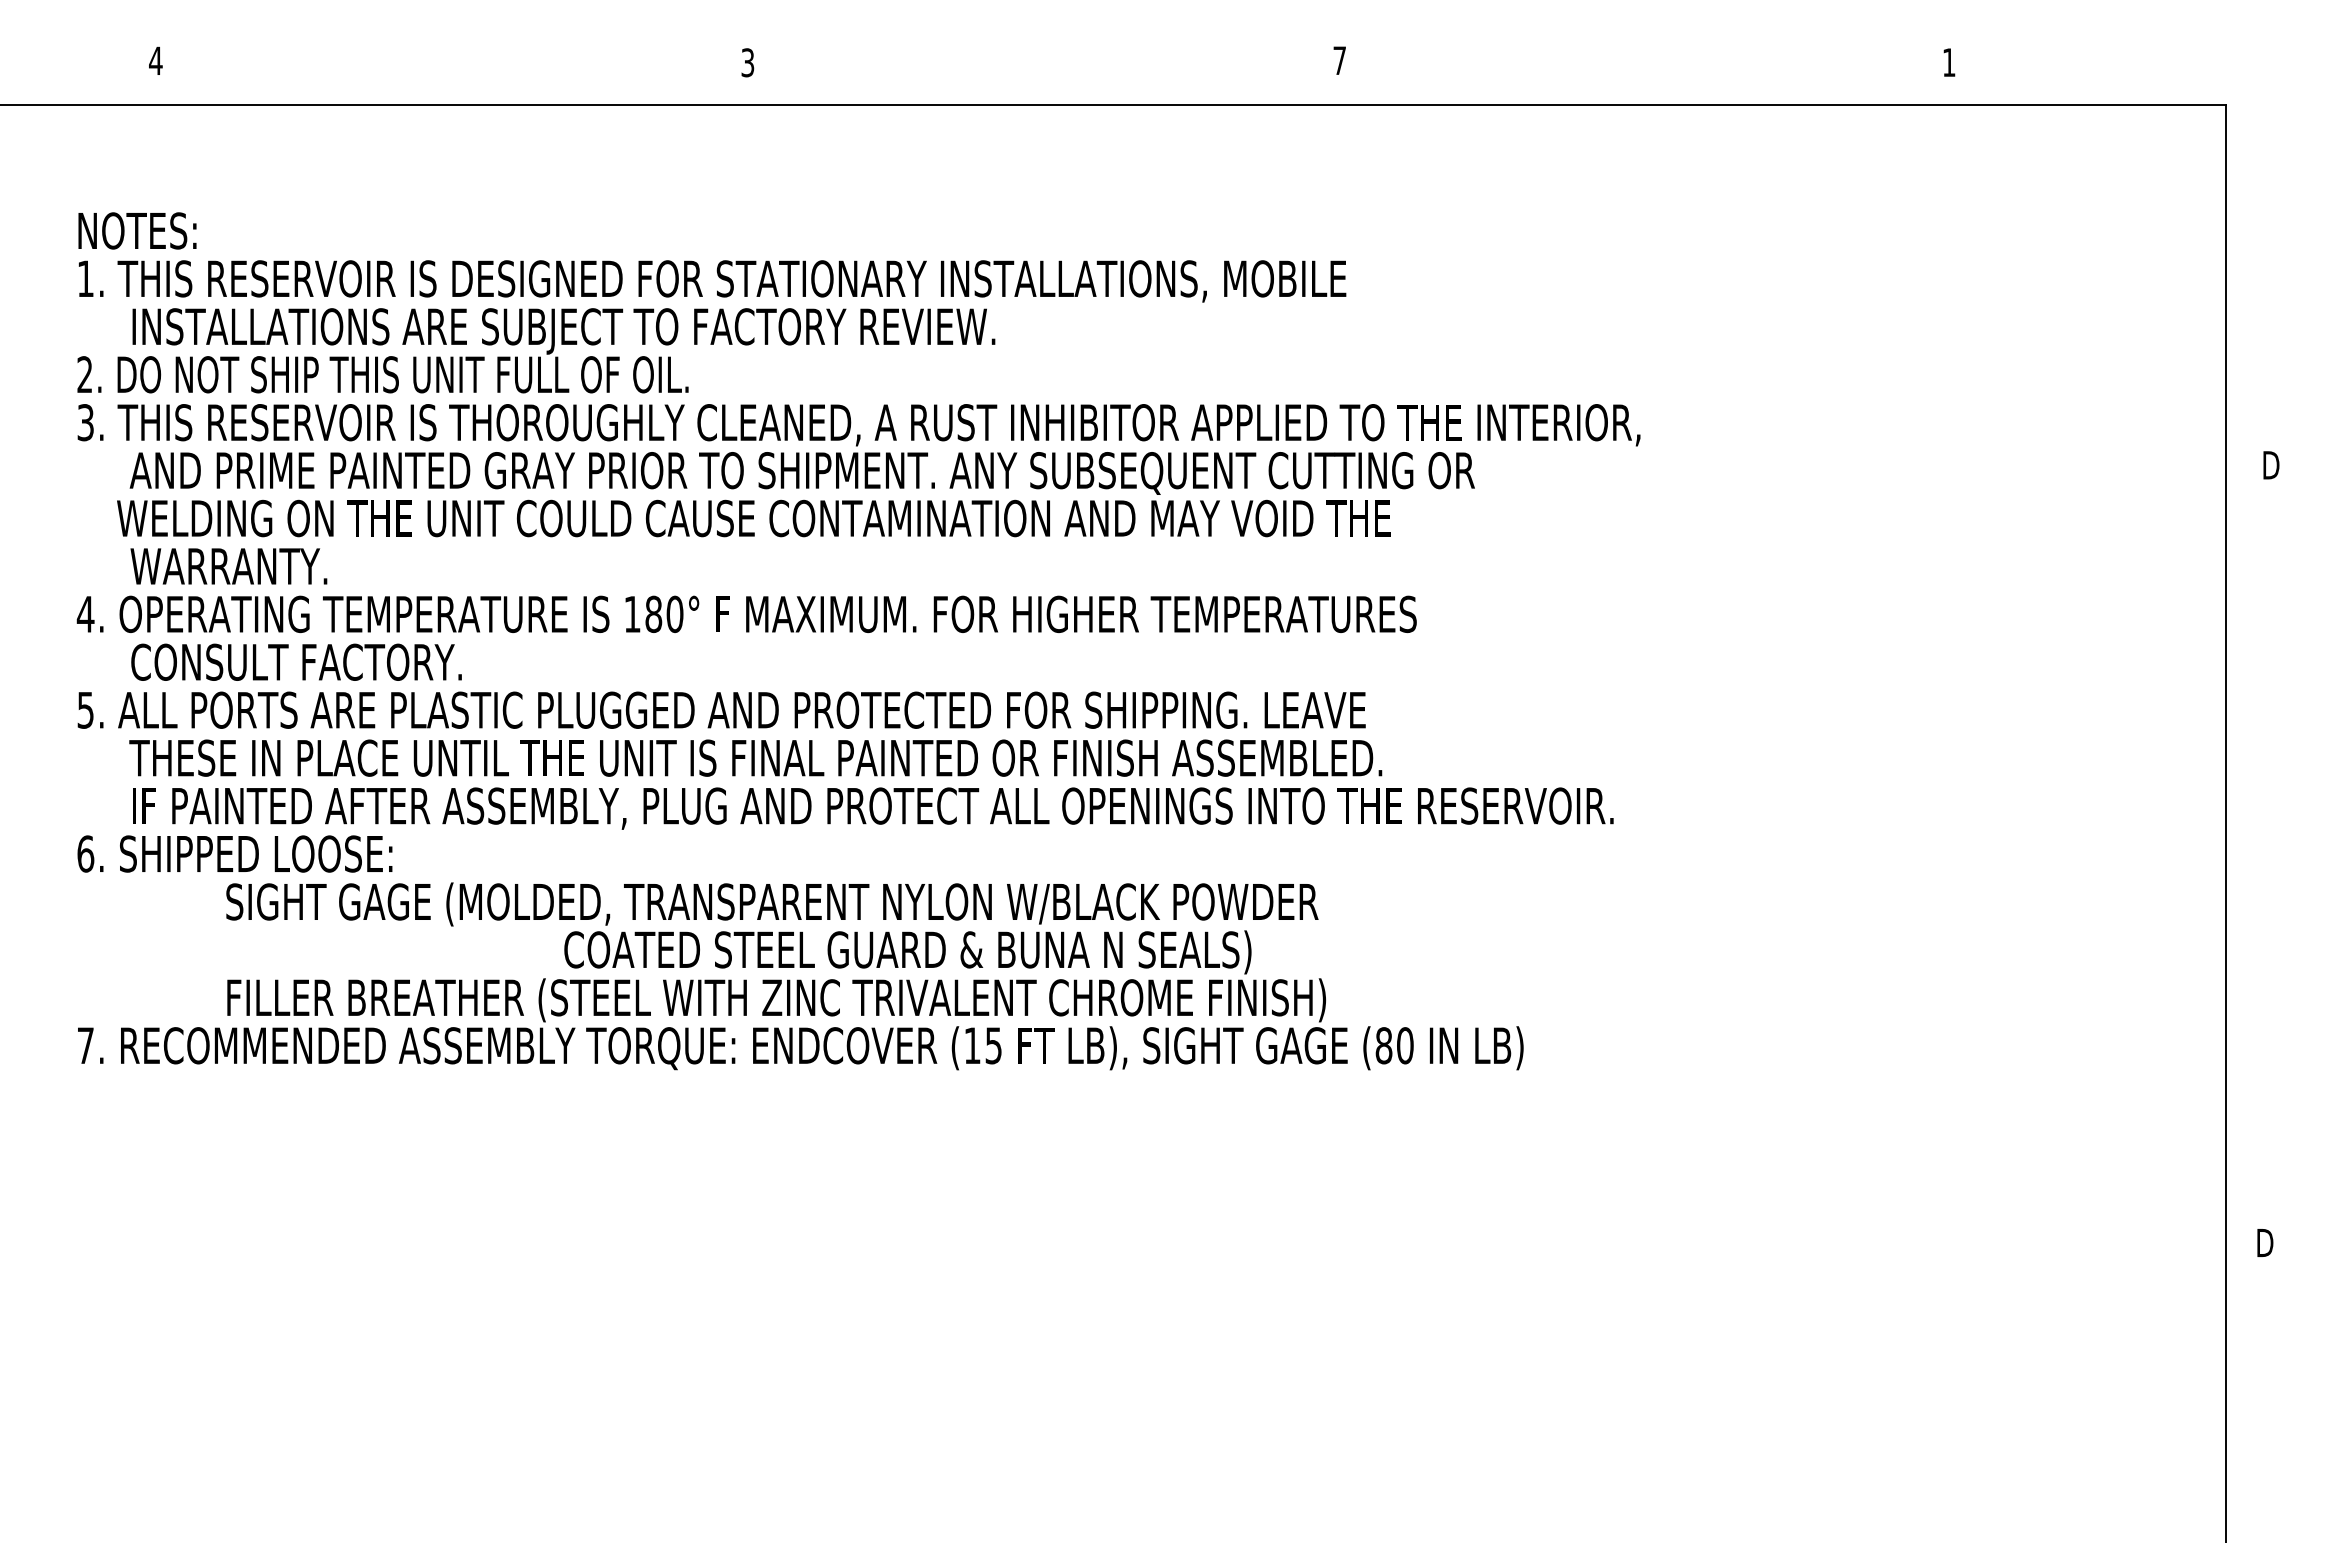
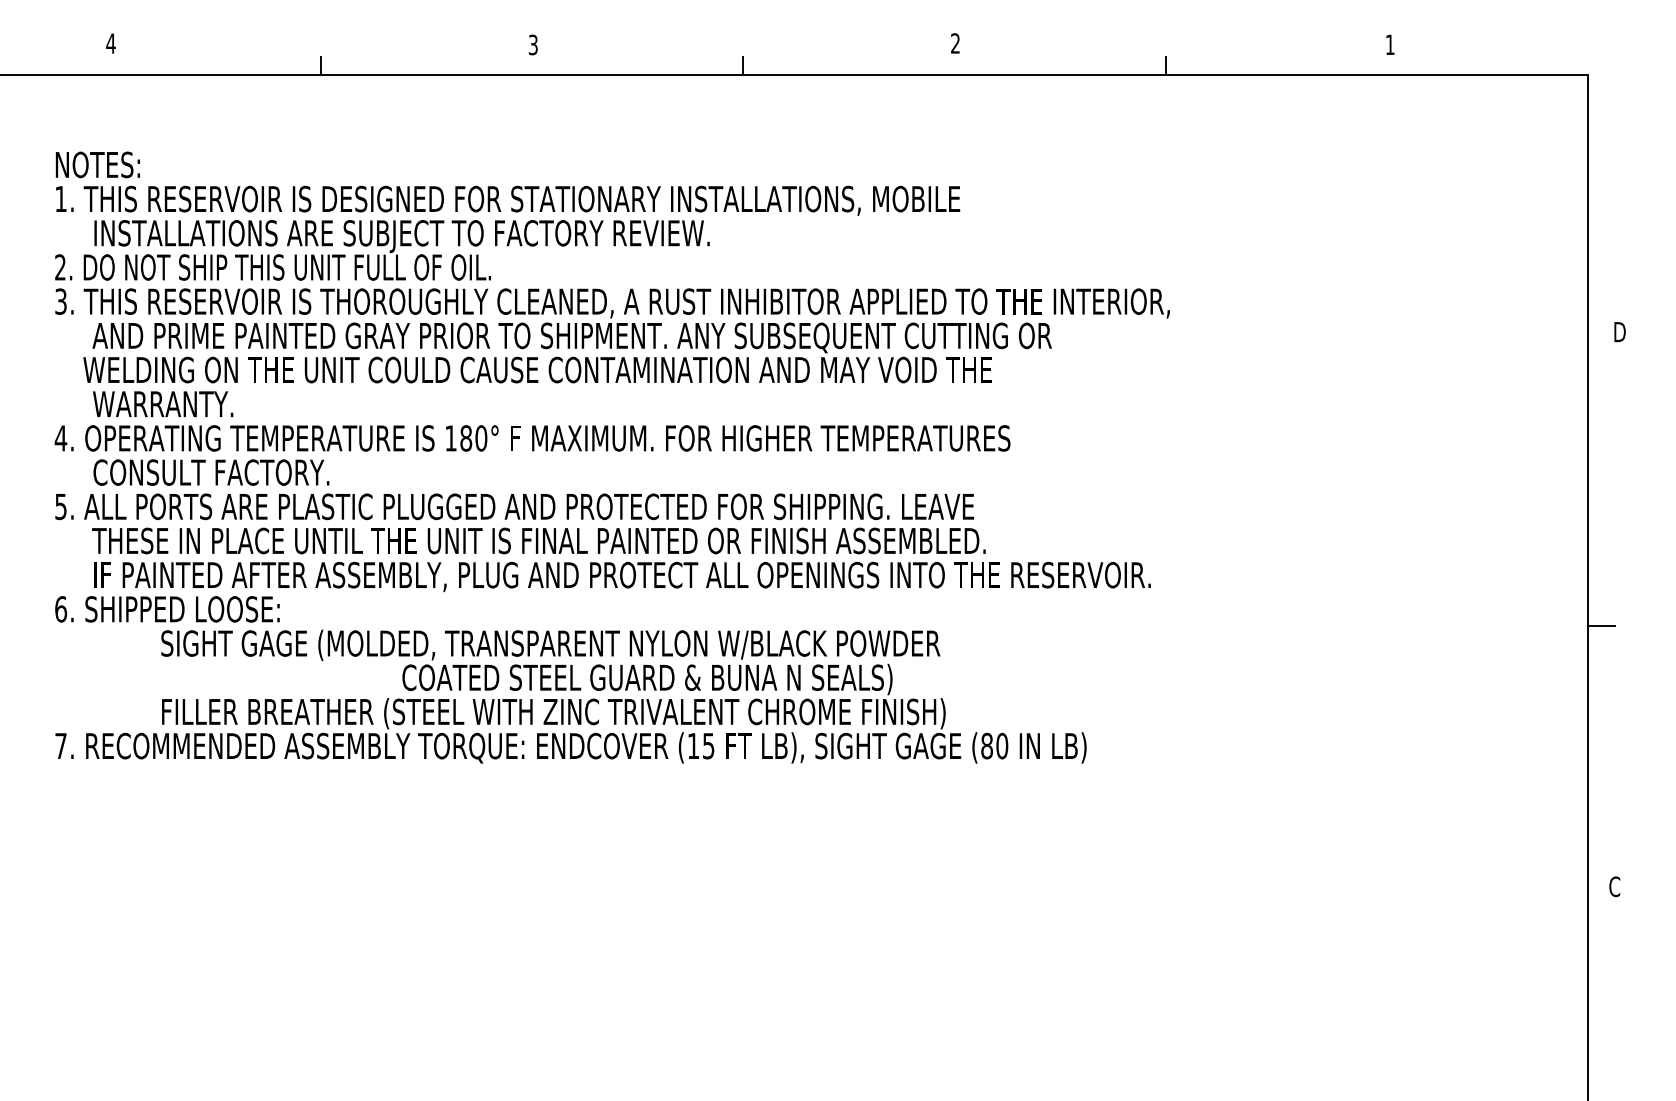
text: (1339, 60) -> (955, 43), 7 -> 2
line: (450, 92) -> (321, 66), added
line: (1042, 92) -> (743, 66), added
line: (1634, 92) -> (1165, 66), added
line: (2244, 877) -> (1600, 626), added
text: (2264, 1242) -> (1615, 886), D -> C

